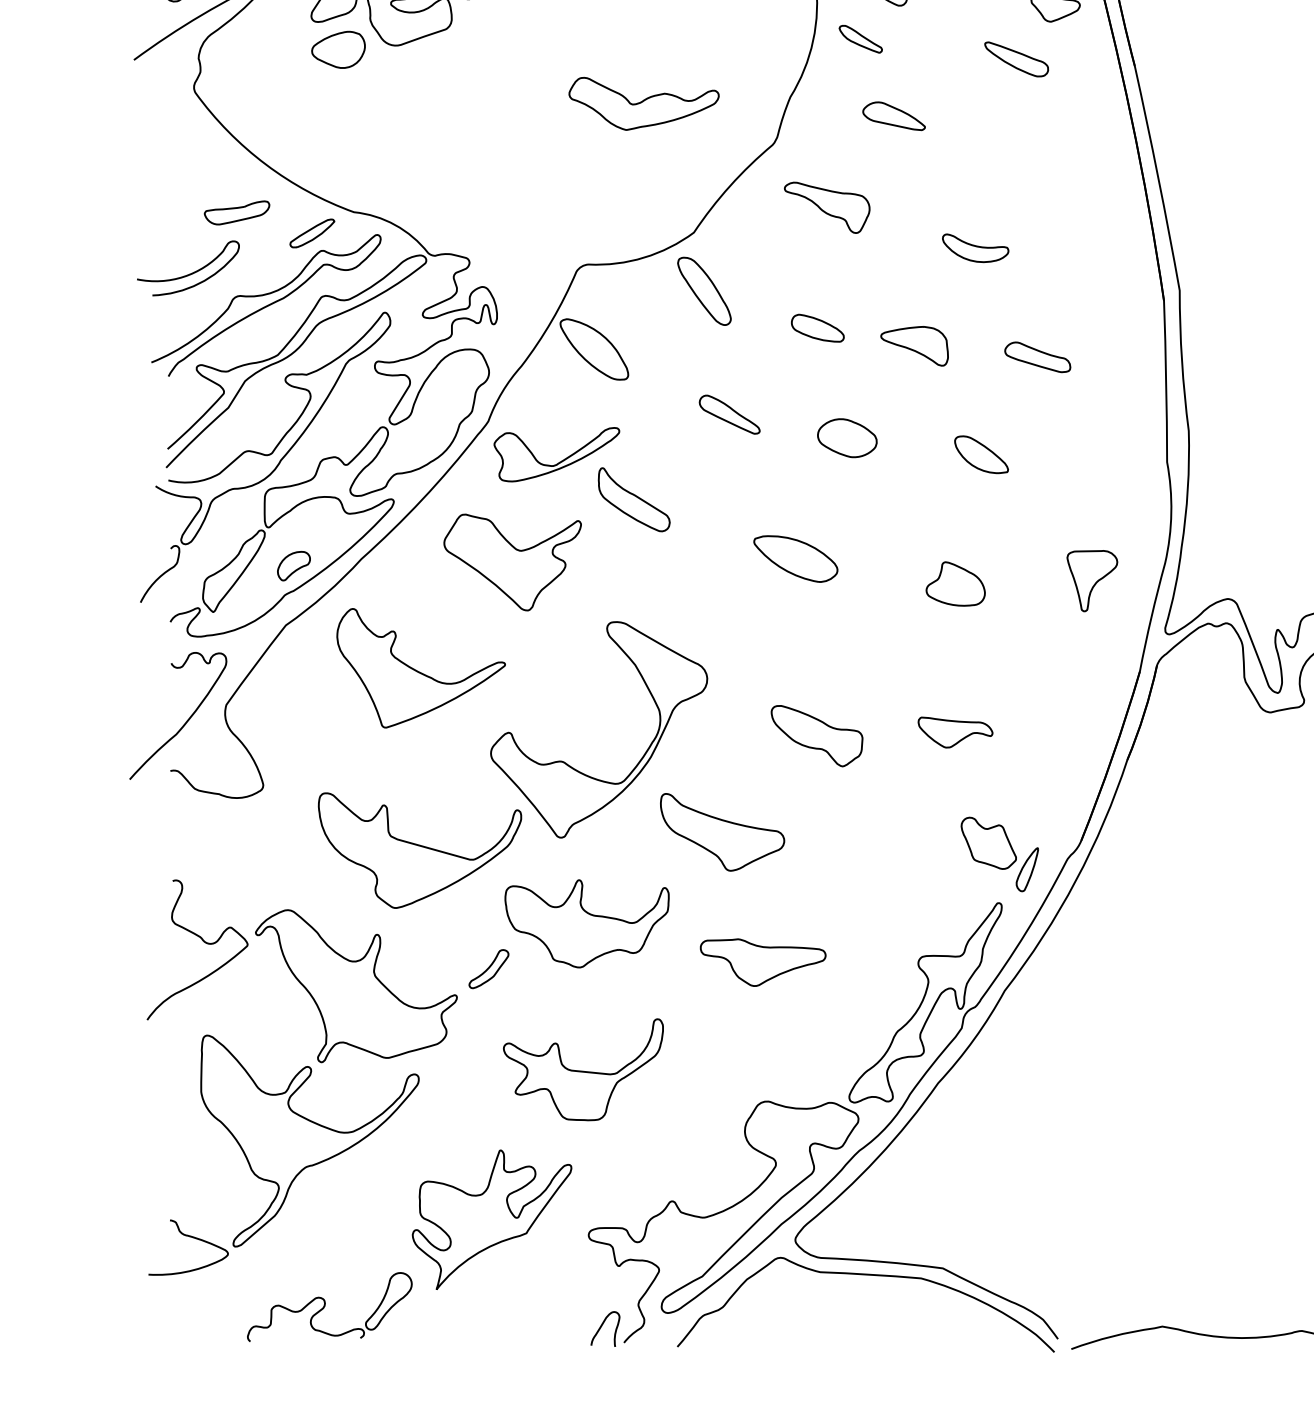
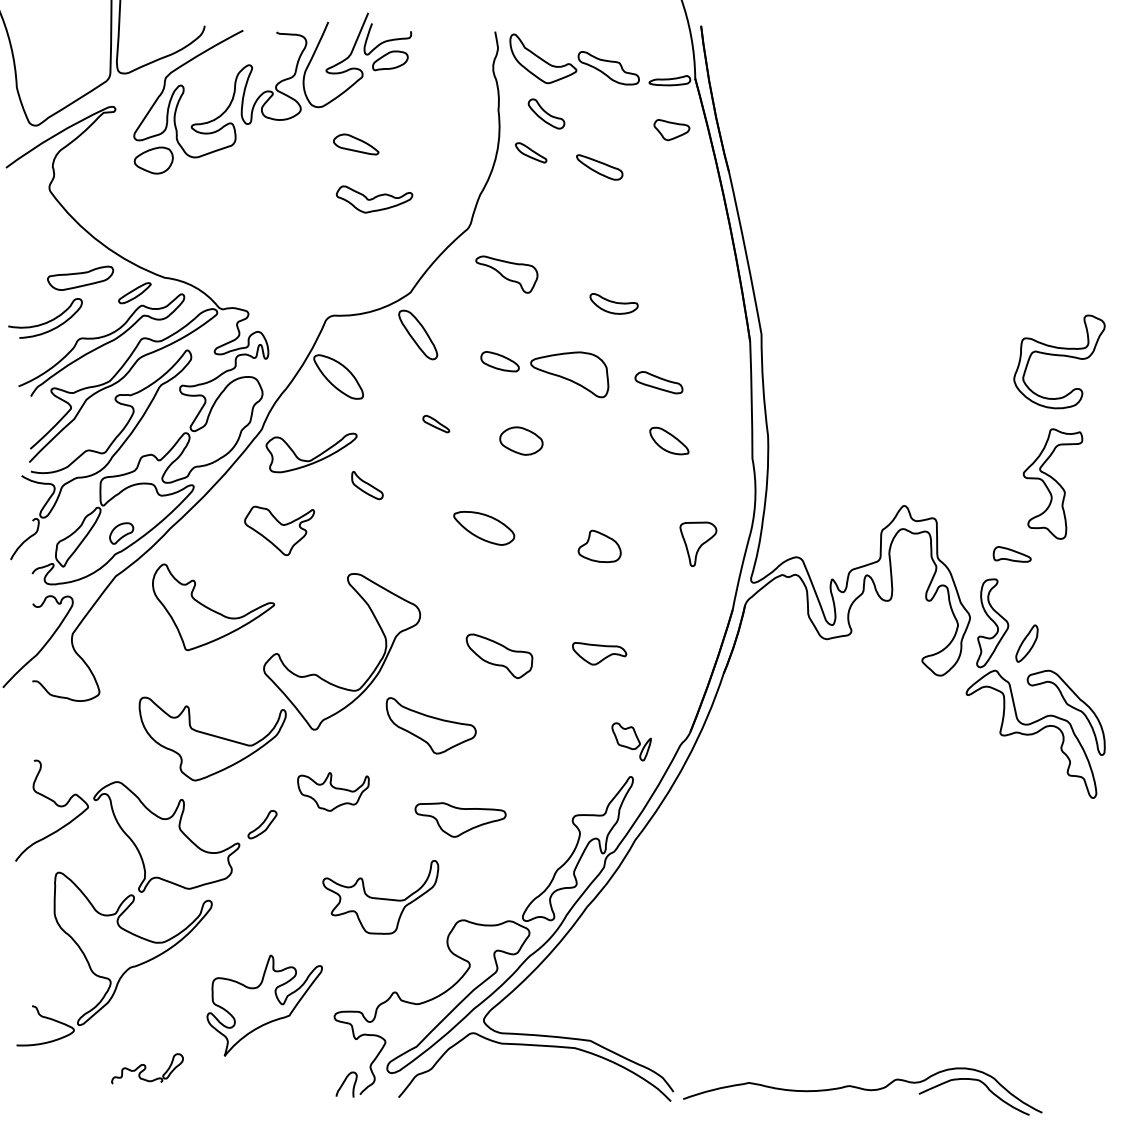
part: (1016, 59) -> (599, 167), moved
part: (643, 103) -> (374, 199), size x0.7
part: (894, 116) -> (356, 144), moved
part: (237, 213) -> (80, 278), size x1.4
part: (915, 346) -> (570, 374), size x1.6
part: (728, 413) -> (435, 423), size x0.6
part: (981, 453) -> (669, 440), moved
part: (634, 499) -> (367, 485), size x0.6
part: (512, 561) -> (279, 530), size x0.7
part: (999, 854) -> (631, 741), size x0.7
part: (587, 923) -> (333, 791), size x0.6
part: (583, 1069) -> (380, 897), moved
part: (329, 1306) -> (147, 1068), size x0.6

